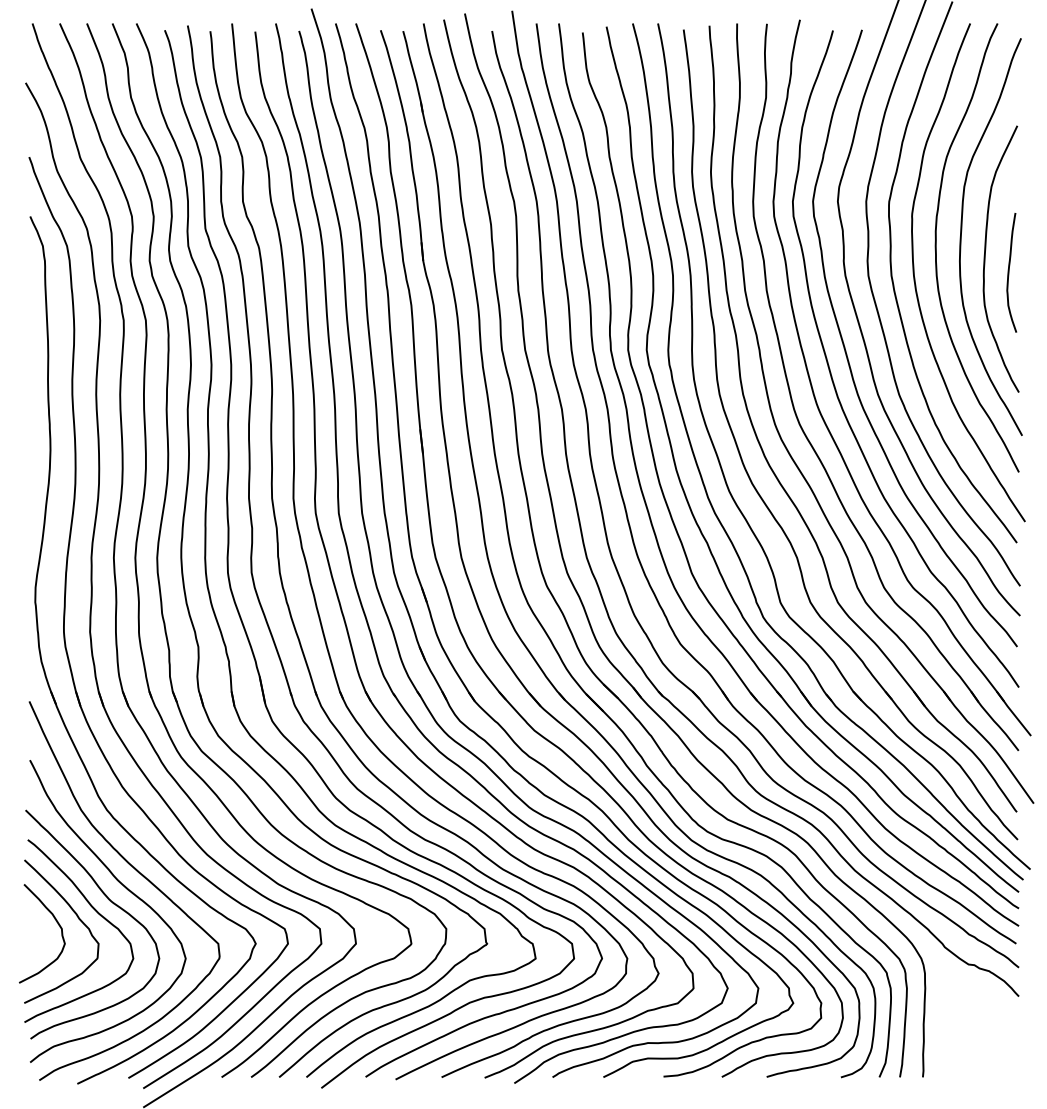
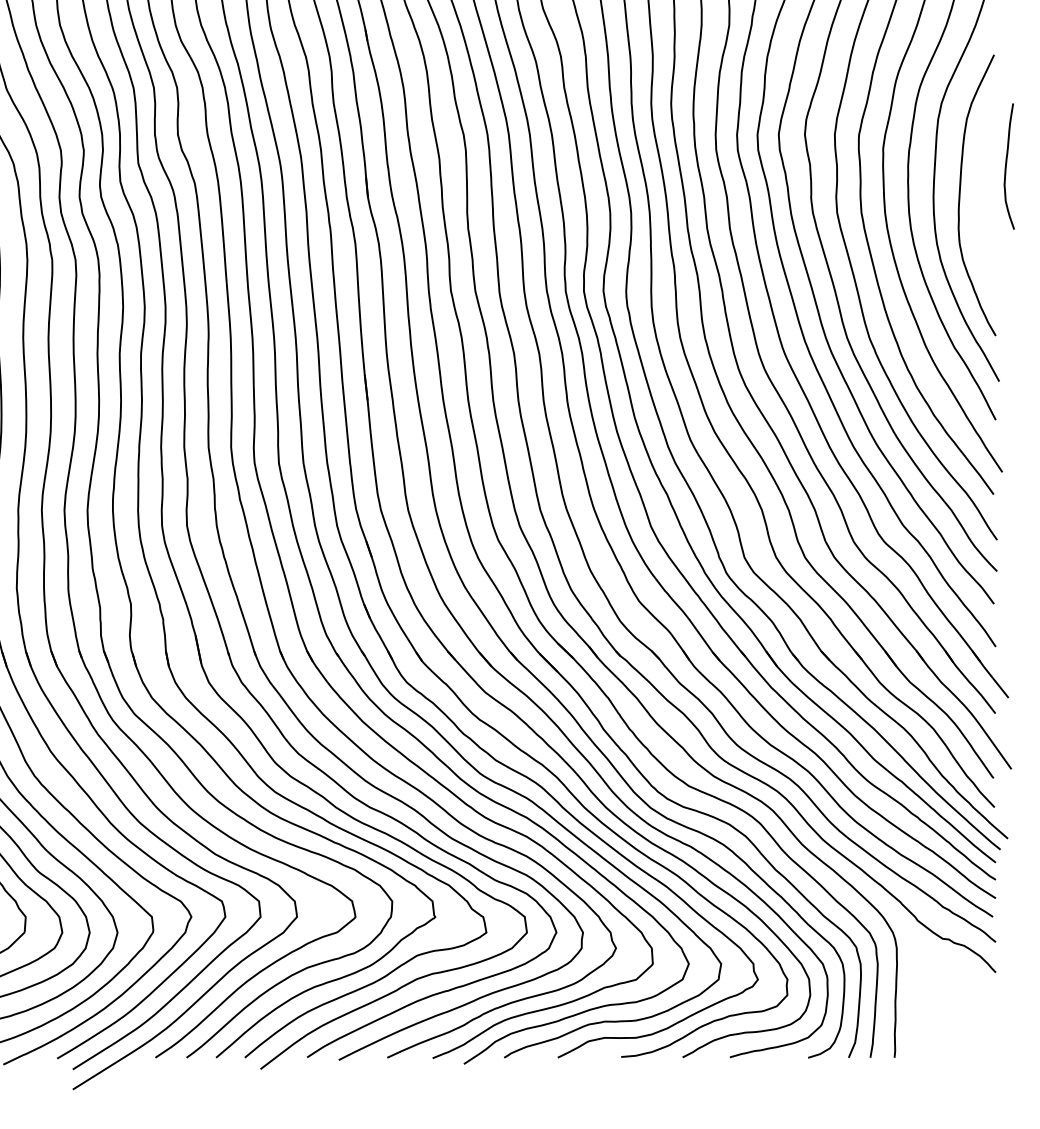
curve: (1009, 272) -> (1006, 166), moved

